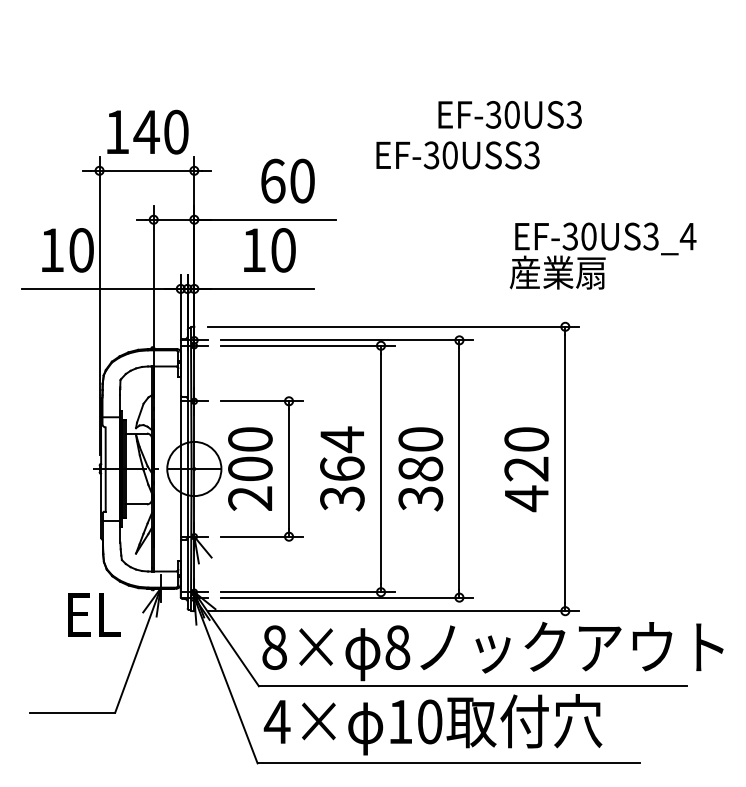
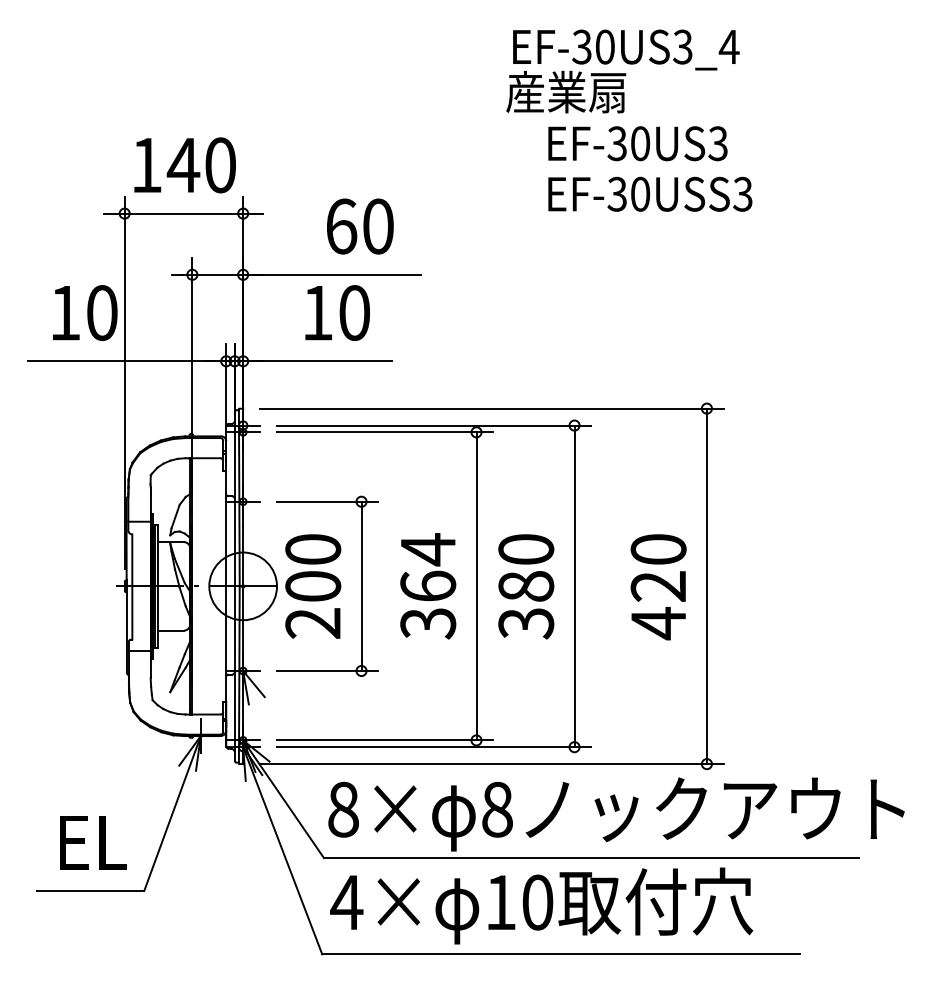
text: (457, 155) -> (649, 194), moved
text: (602, 255) -> (622, 70), moved
text: (94, 614) -> (93, 842), moved

